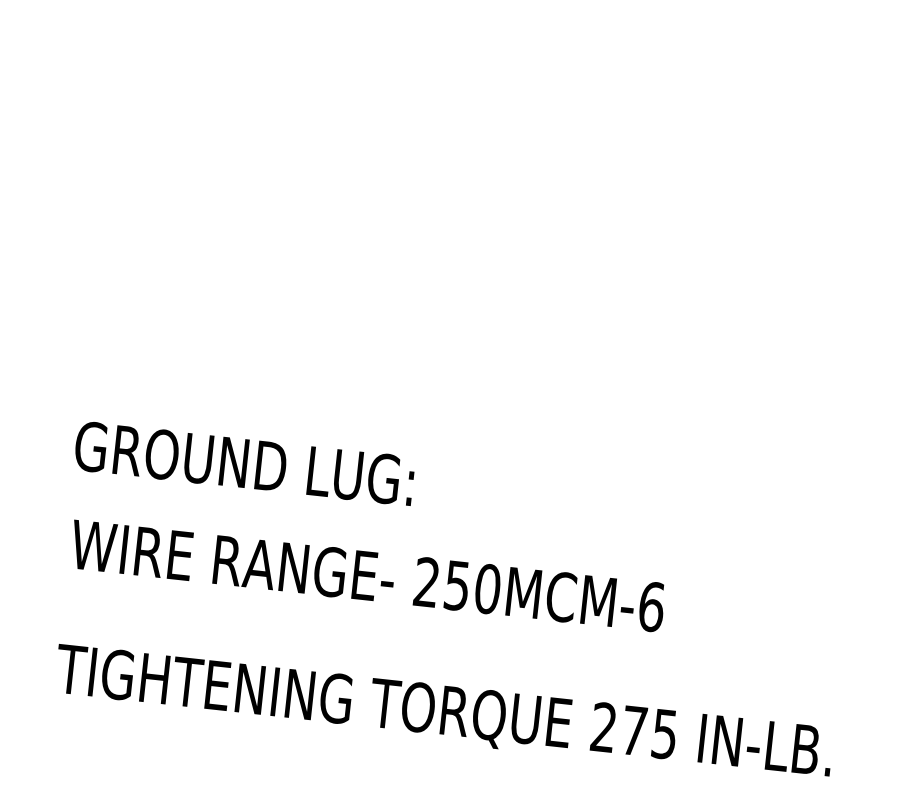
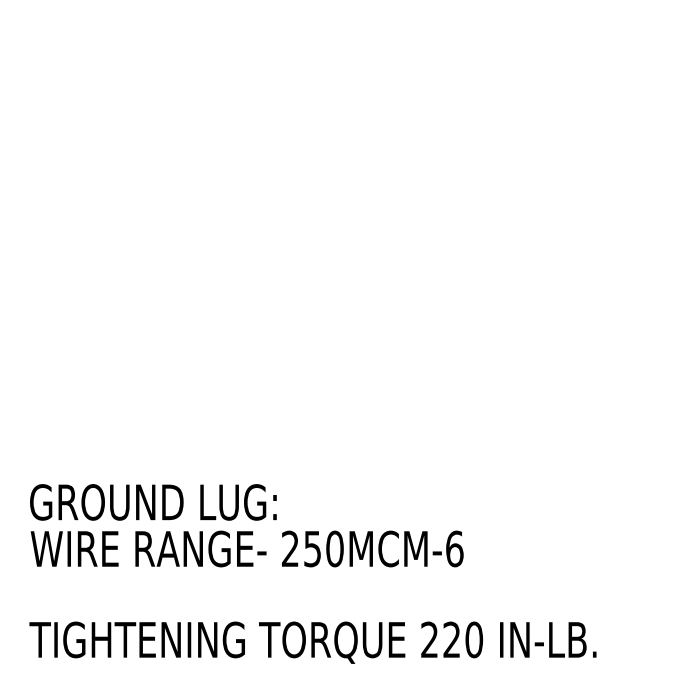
text: (244, 463) -> (153, 502), moved
text: (650, 732) -> (463, 639), 275 -> 220

